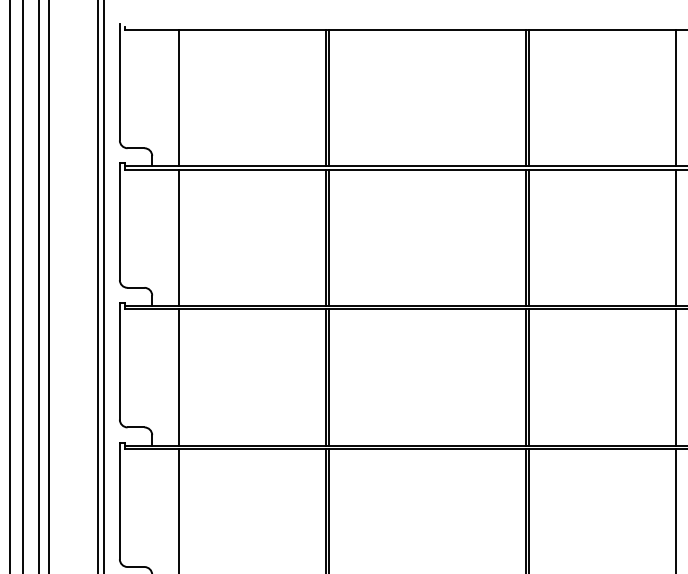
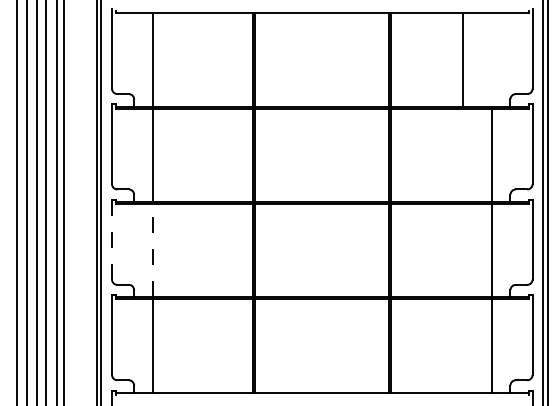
line: (675, 97) -> (462, 59), moved
line: (120, 361) -> (112, 239), solid -> dashed
line: (179, 377) -> (152, 250), solid -> dashed

